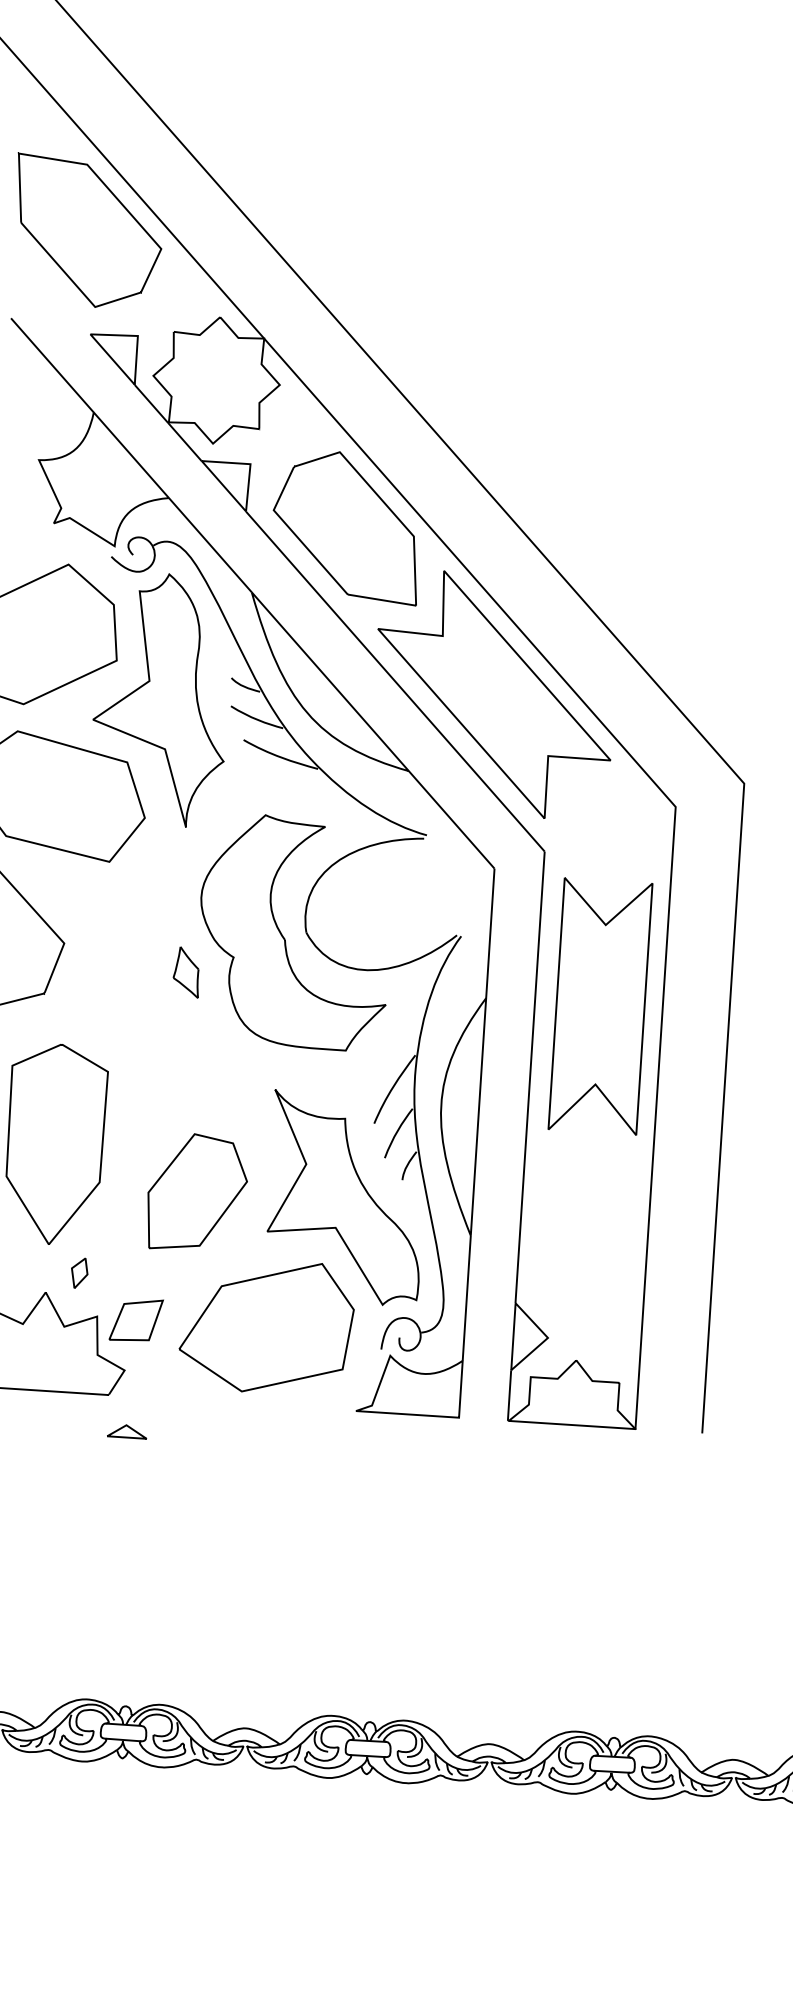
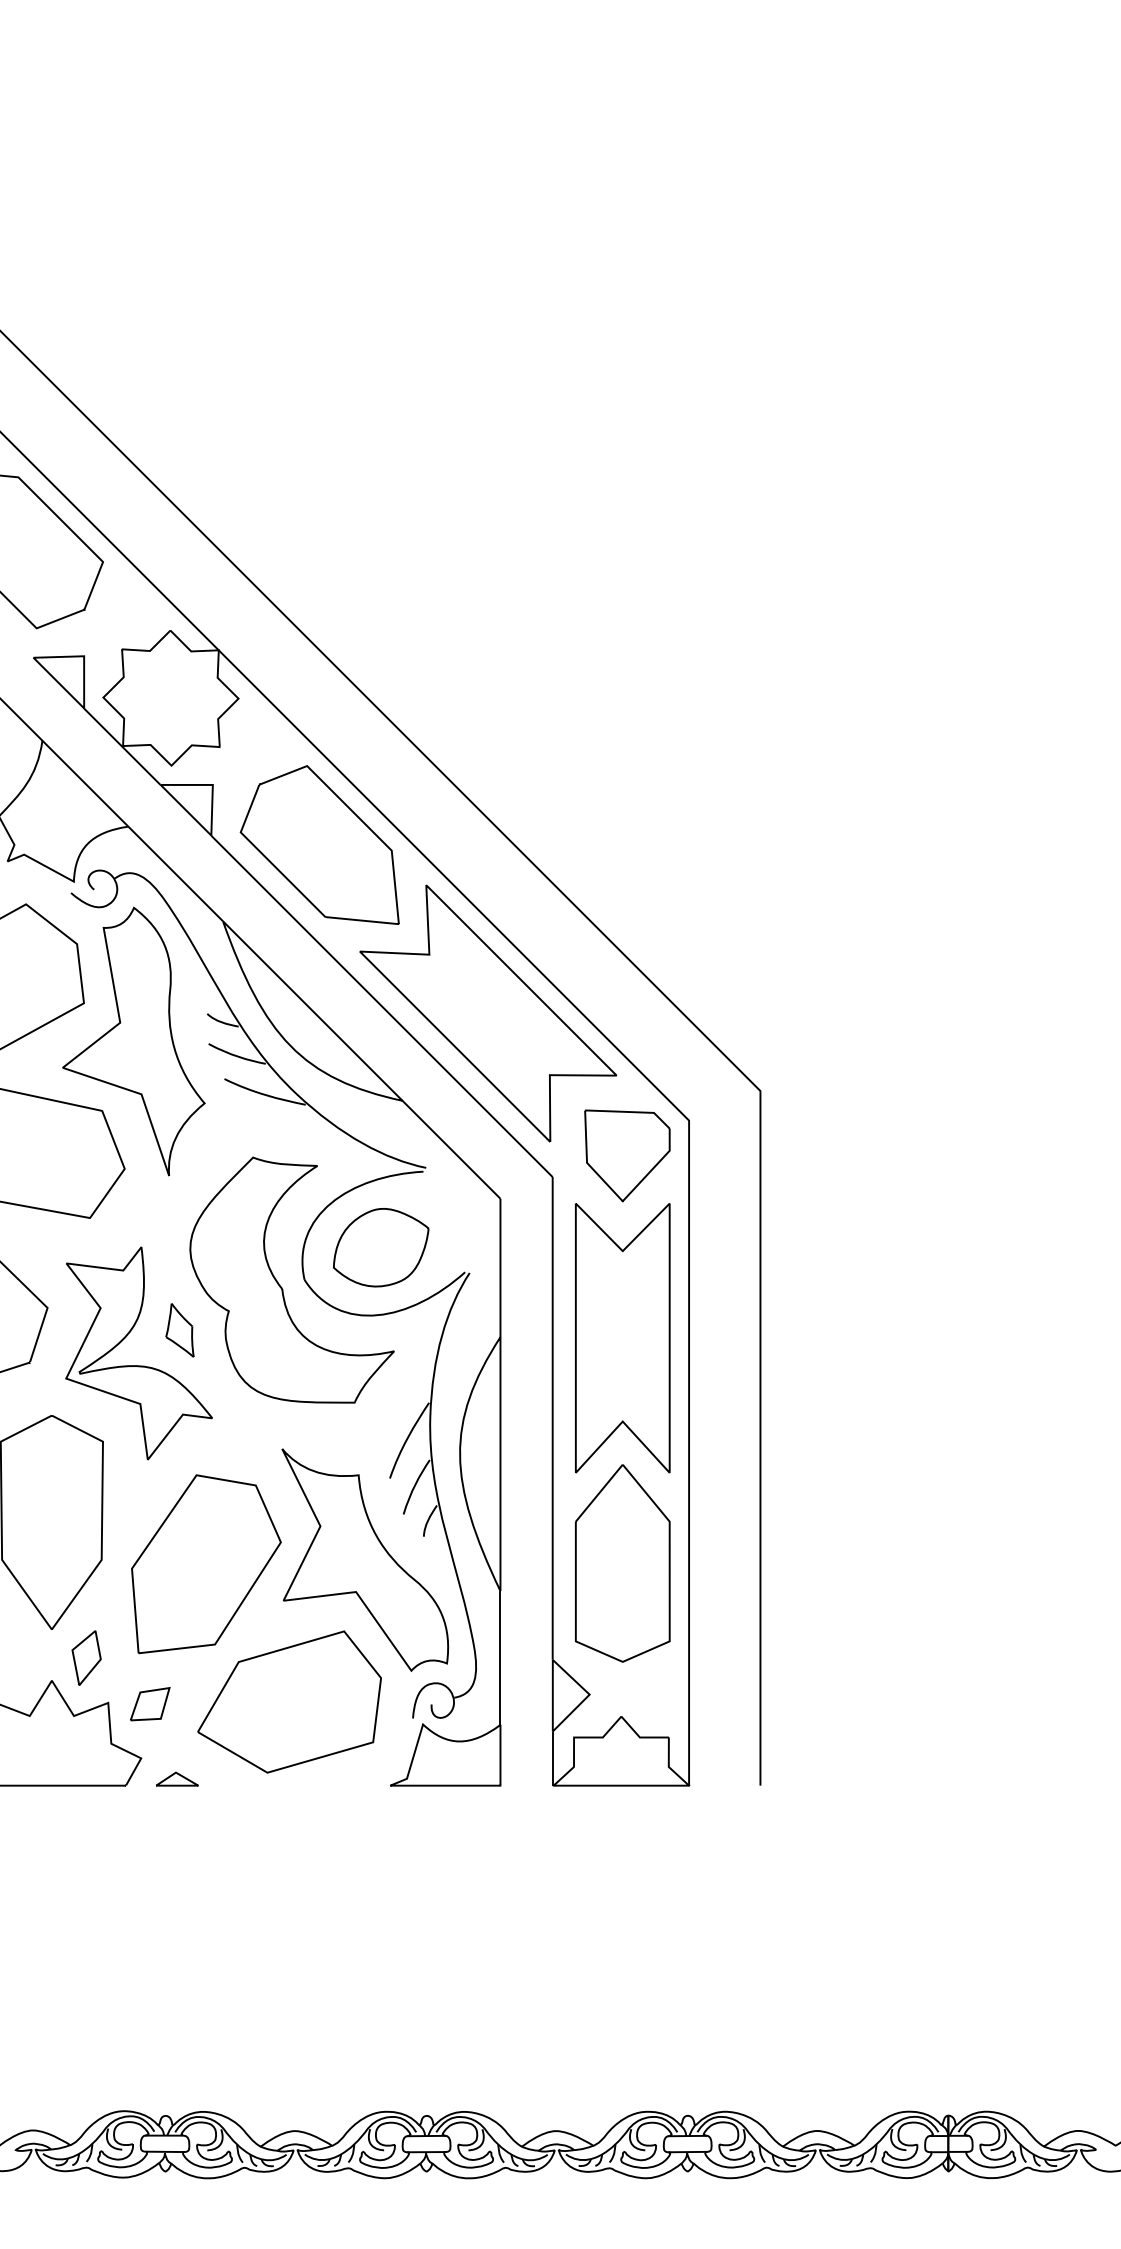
part: (615, 835) -> (627, 1155), added
part: (380, 907) -> (381, 1247), added
part: (145, 1002) -> (138, 1365), added
part: (197, 1193) -> (206, 1564), size x1.43
part: (586, 1217) -> (622, 1563), added
part: (79, 1272) -> (86, 1657), size x1.67
part: (136, 1320) -> (150, 1704), size x0.71
part: (127, 1430) -> (177, 1778), moved

